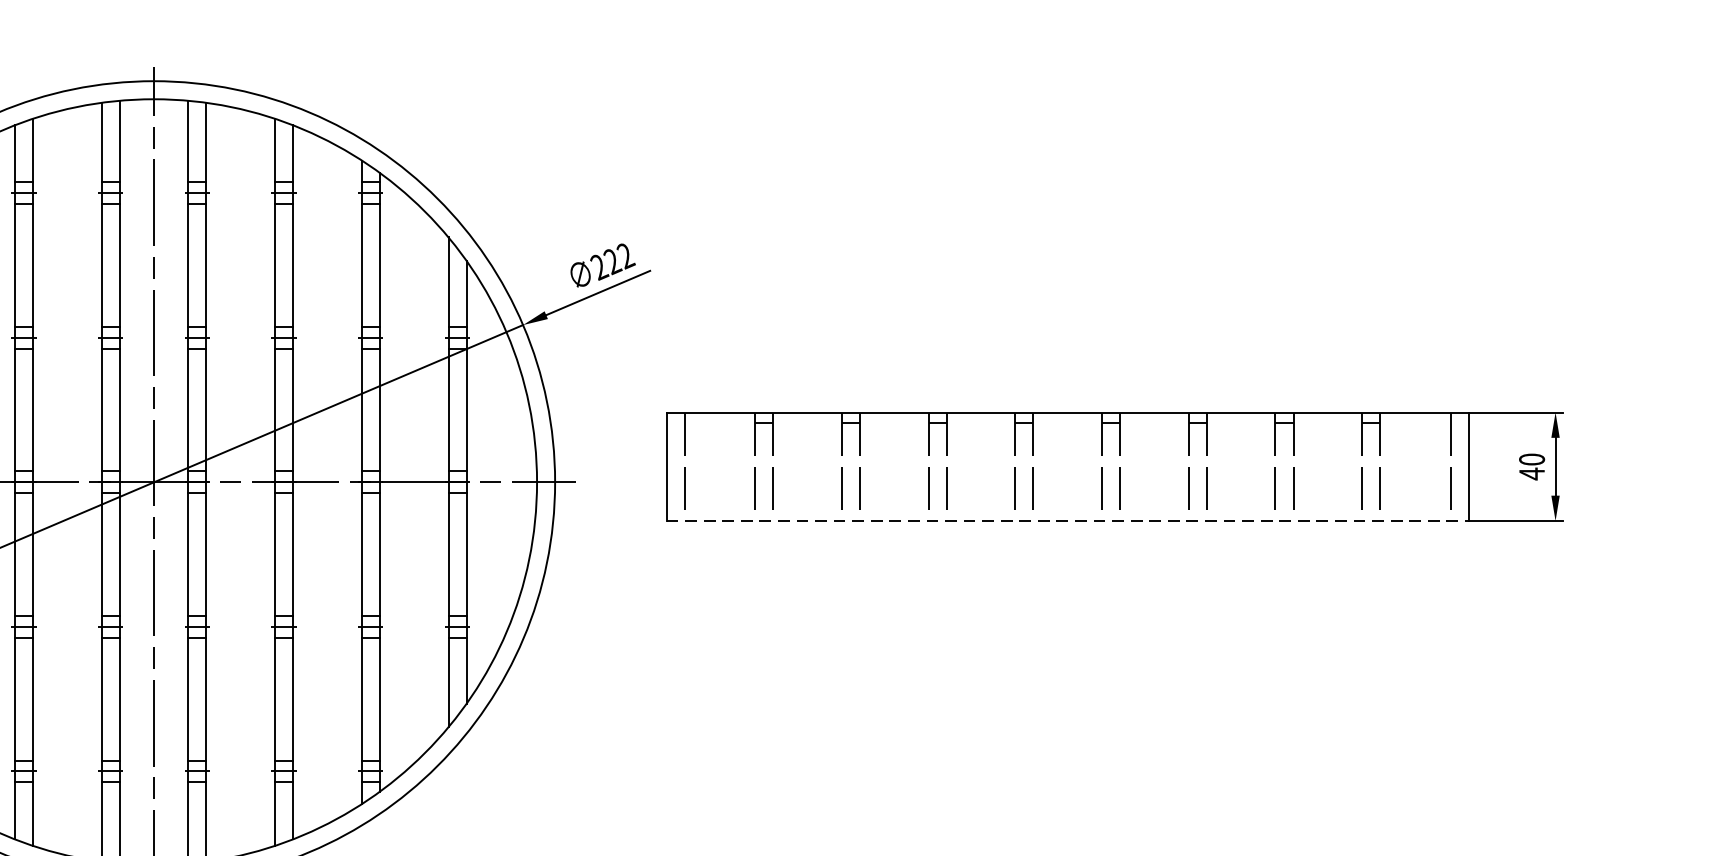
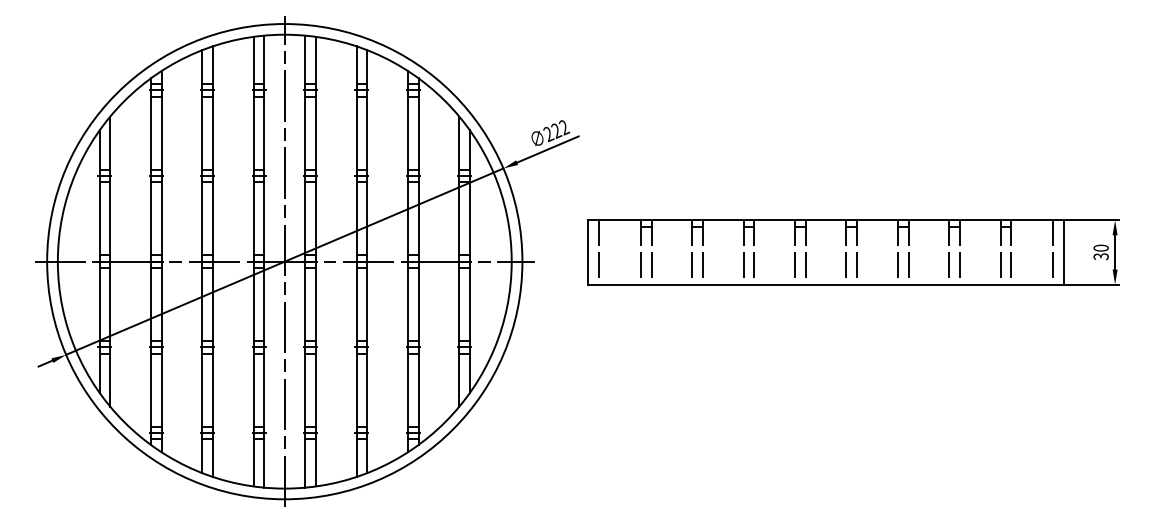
text: (1530, 473) -> (1100, 256), 40 -> 30
line: (1068, 520) -> (826, 284), dashed -> solid

